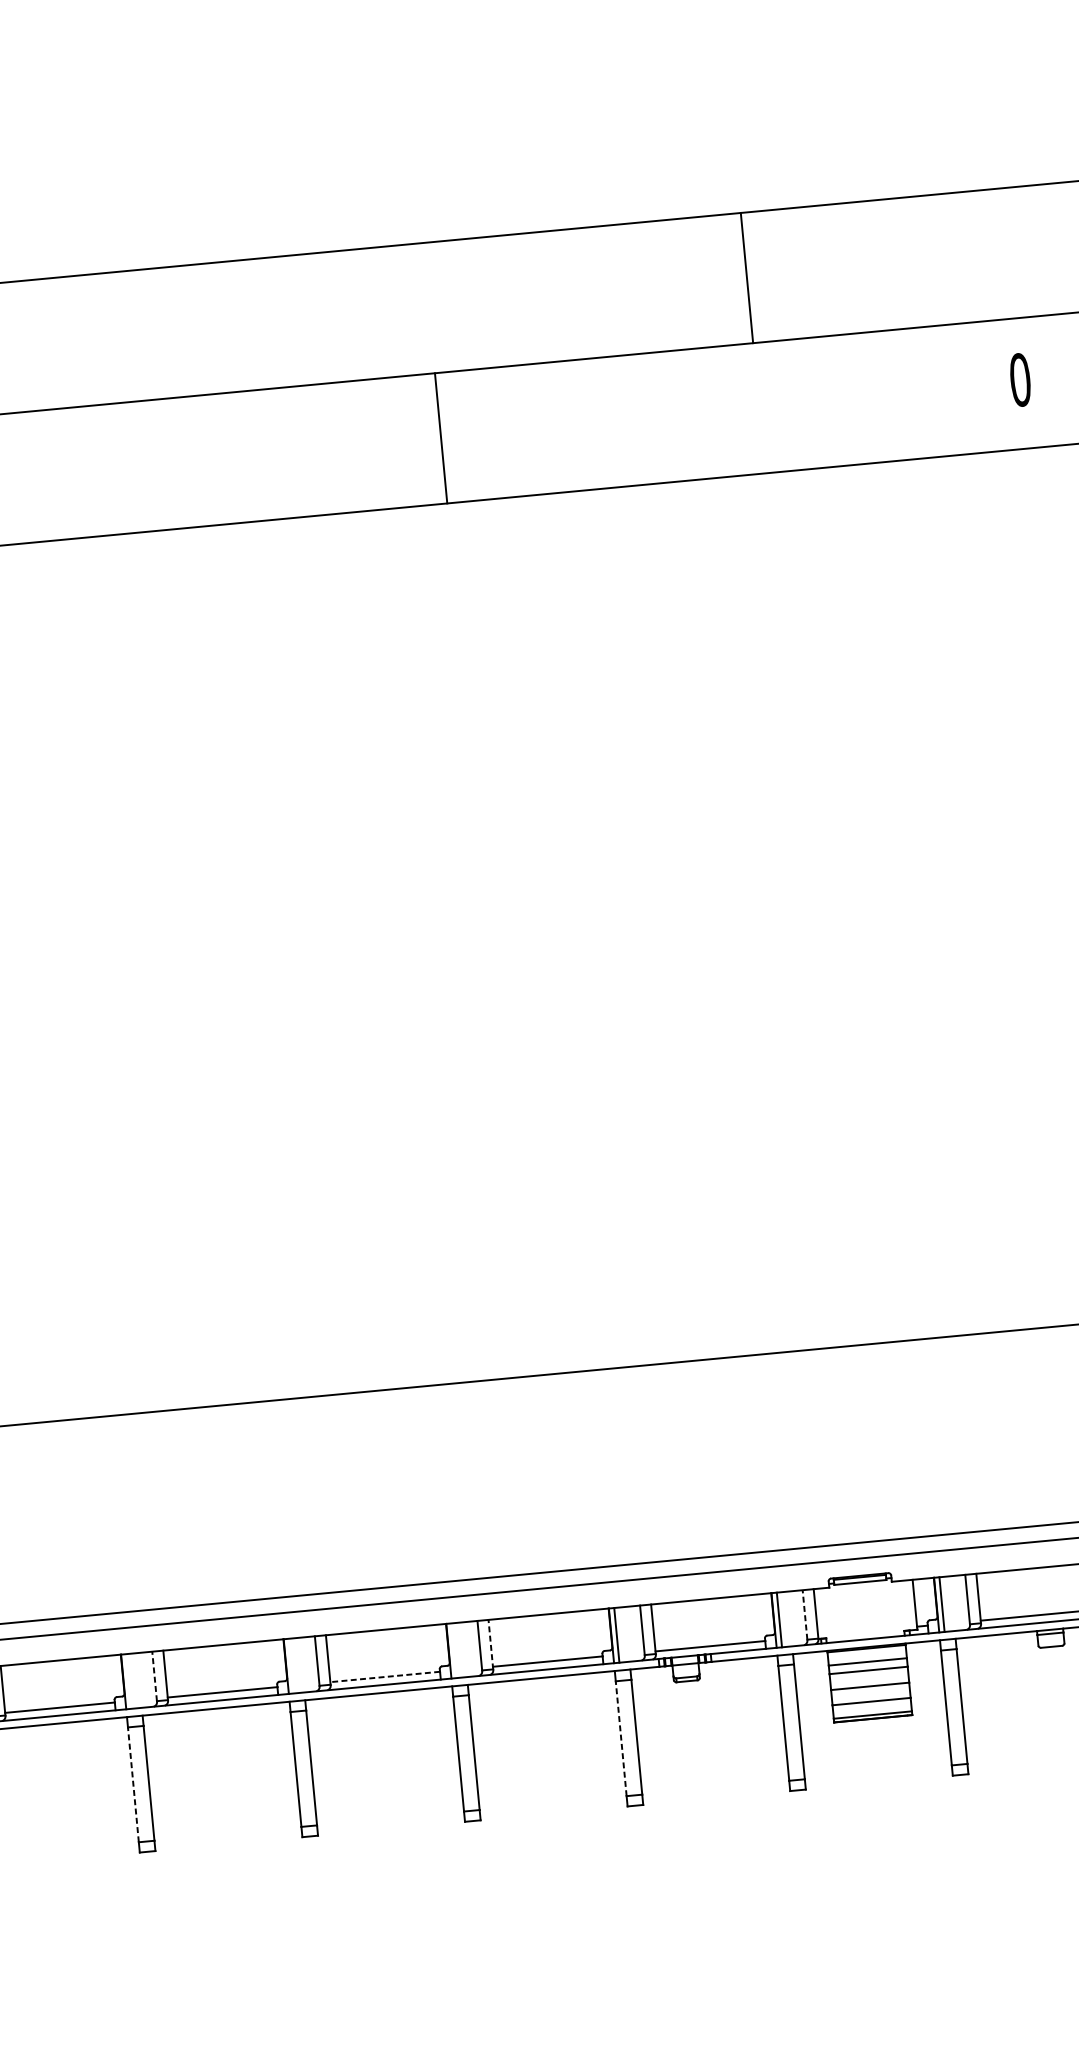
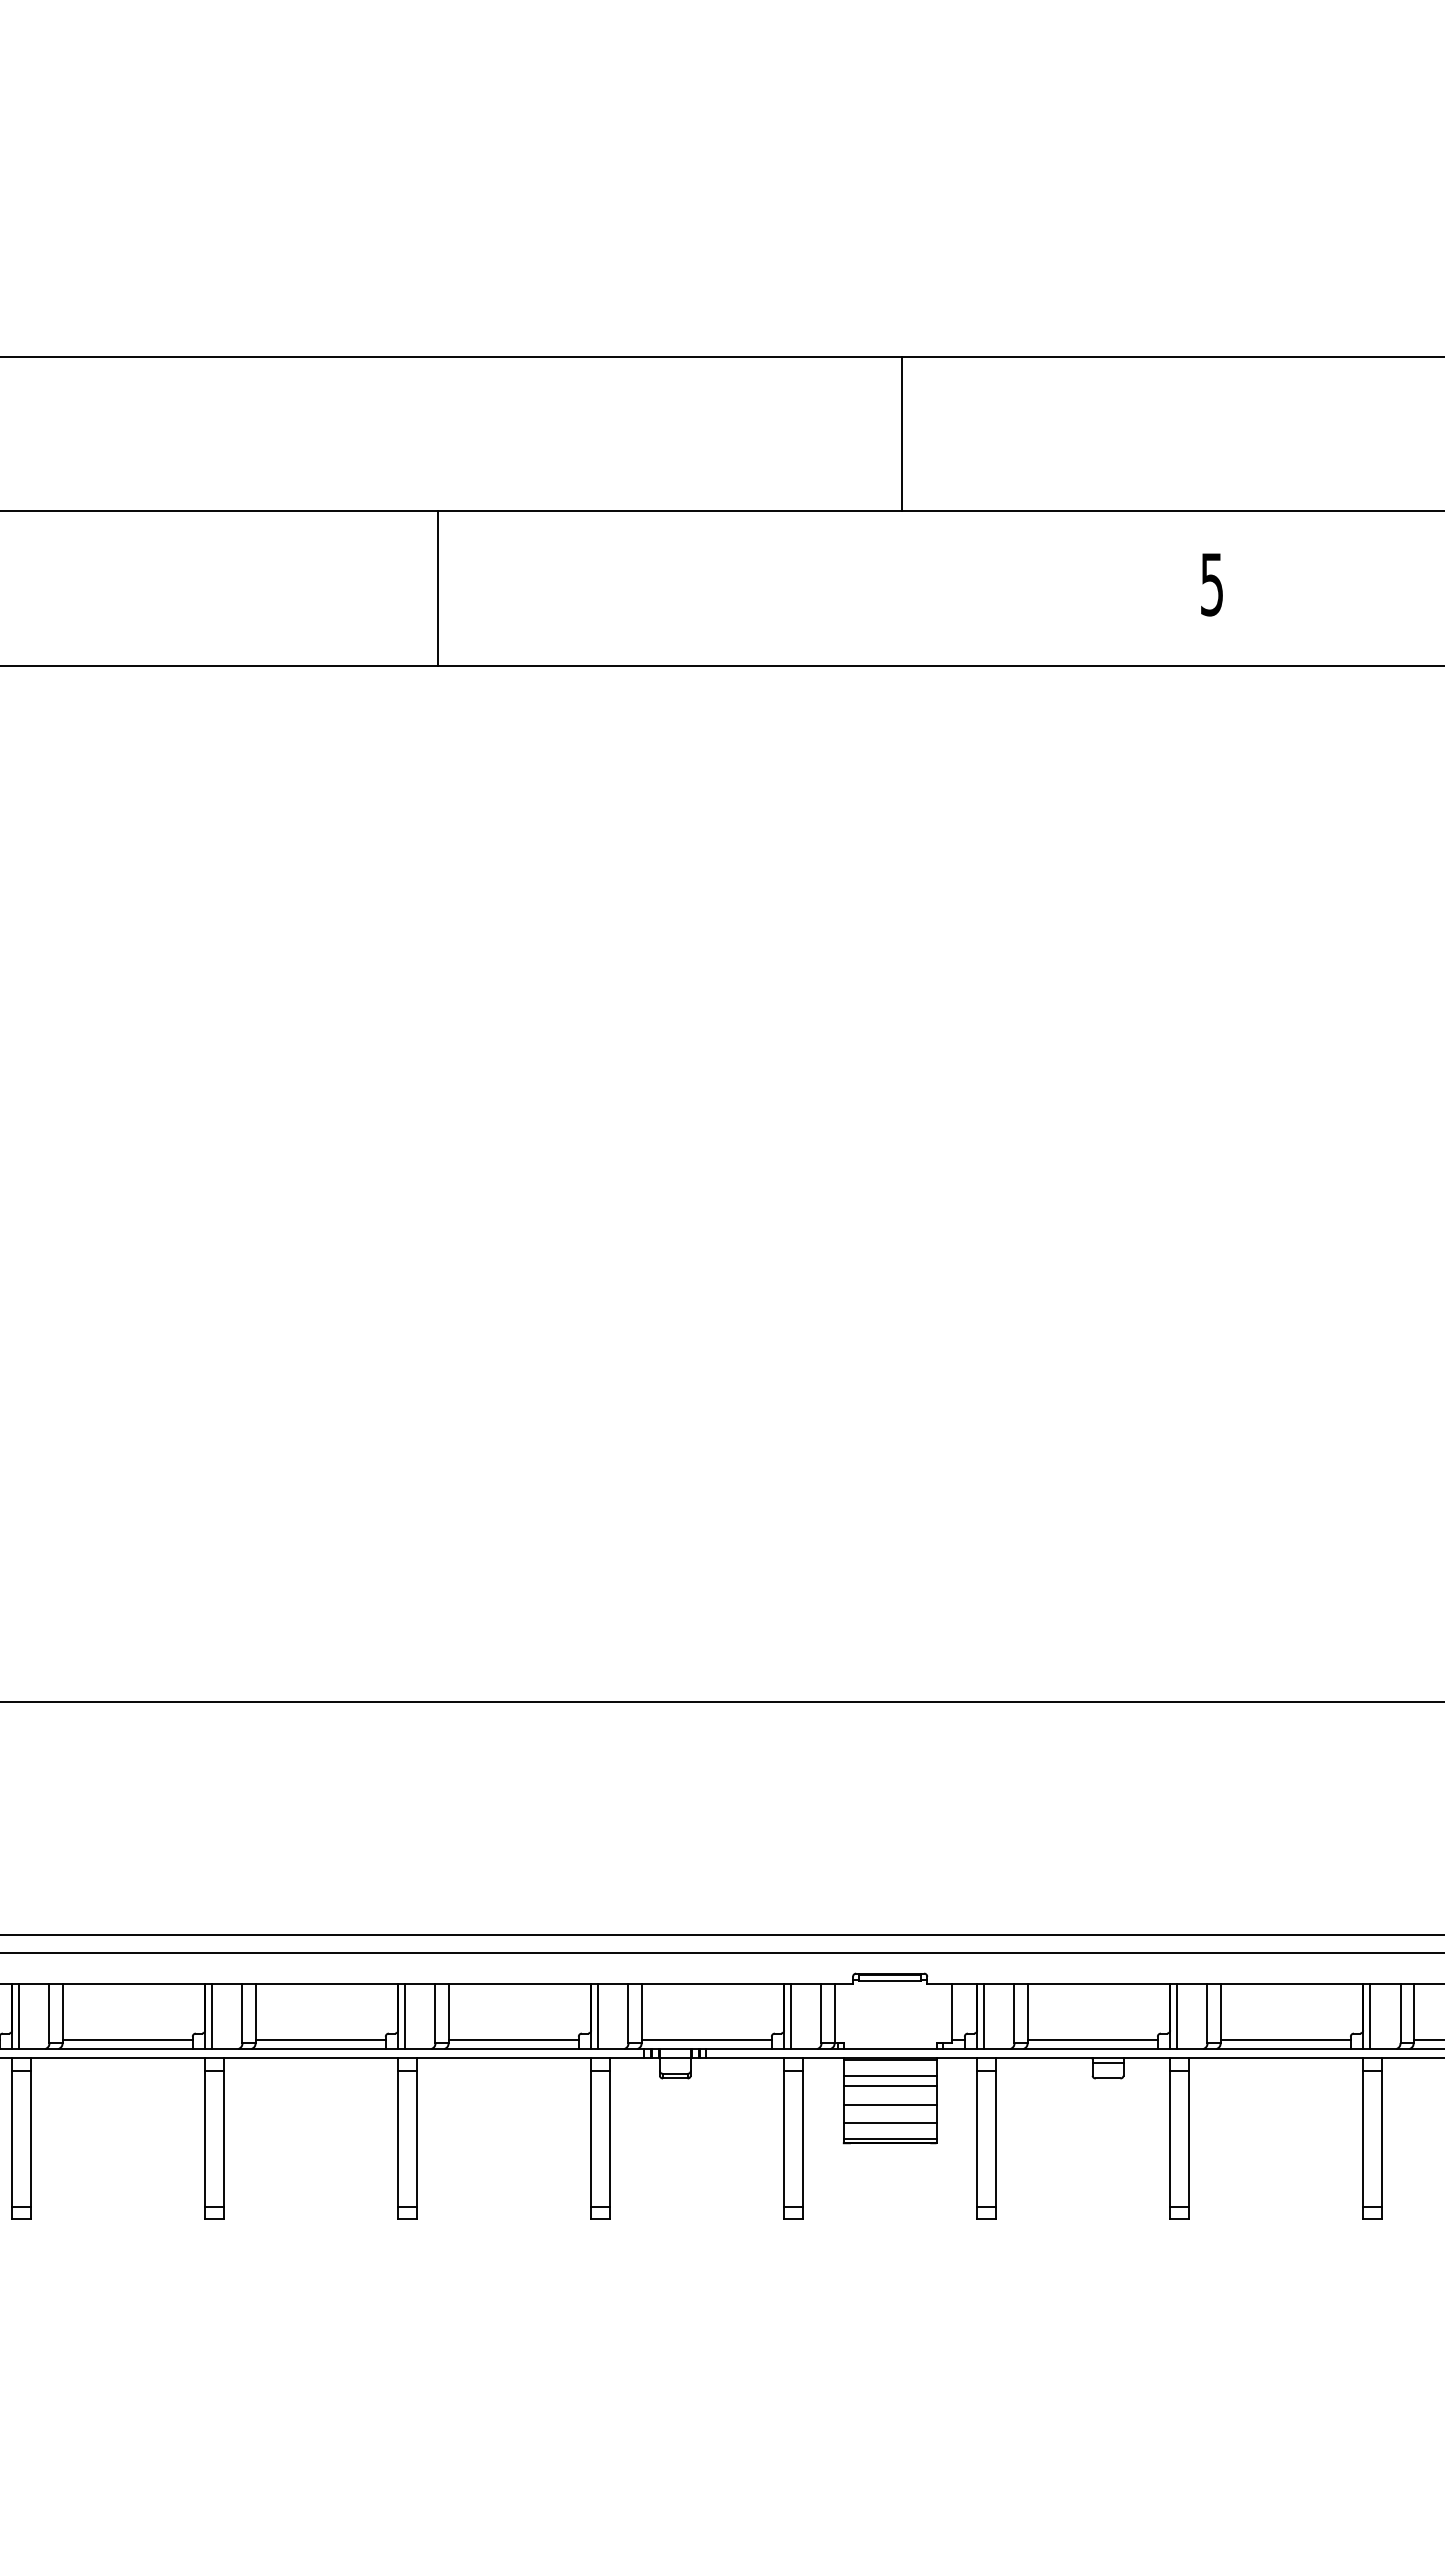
text: (1019, 380) -> (1211, 584), 0 -> 5
line: (441, 438) -> (438, 588), moved
line: (805, 1614) -> (821, 2013), dashed -> solid
line: (490, 1644) -> (448, 2013), dashed -> solid
line: (453, 1650) -> (404, 2016), added
line: (291, 1666) -> (211, 2016), added
line: (154, 1676) -> (49, 2013), dashed -> solid
line: (385, 1676) -> (320, 2039), dashed -> solid
line: (128, 1681) -> (18, 2016), added
line: (621, 1738) -> (591, 2138), dashed -> solid
line: (133, 1784) -> (12, 2138), dashed -> solid

